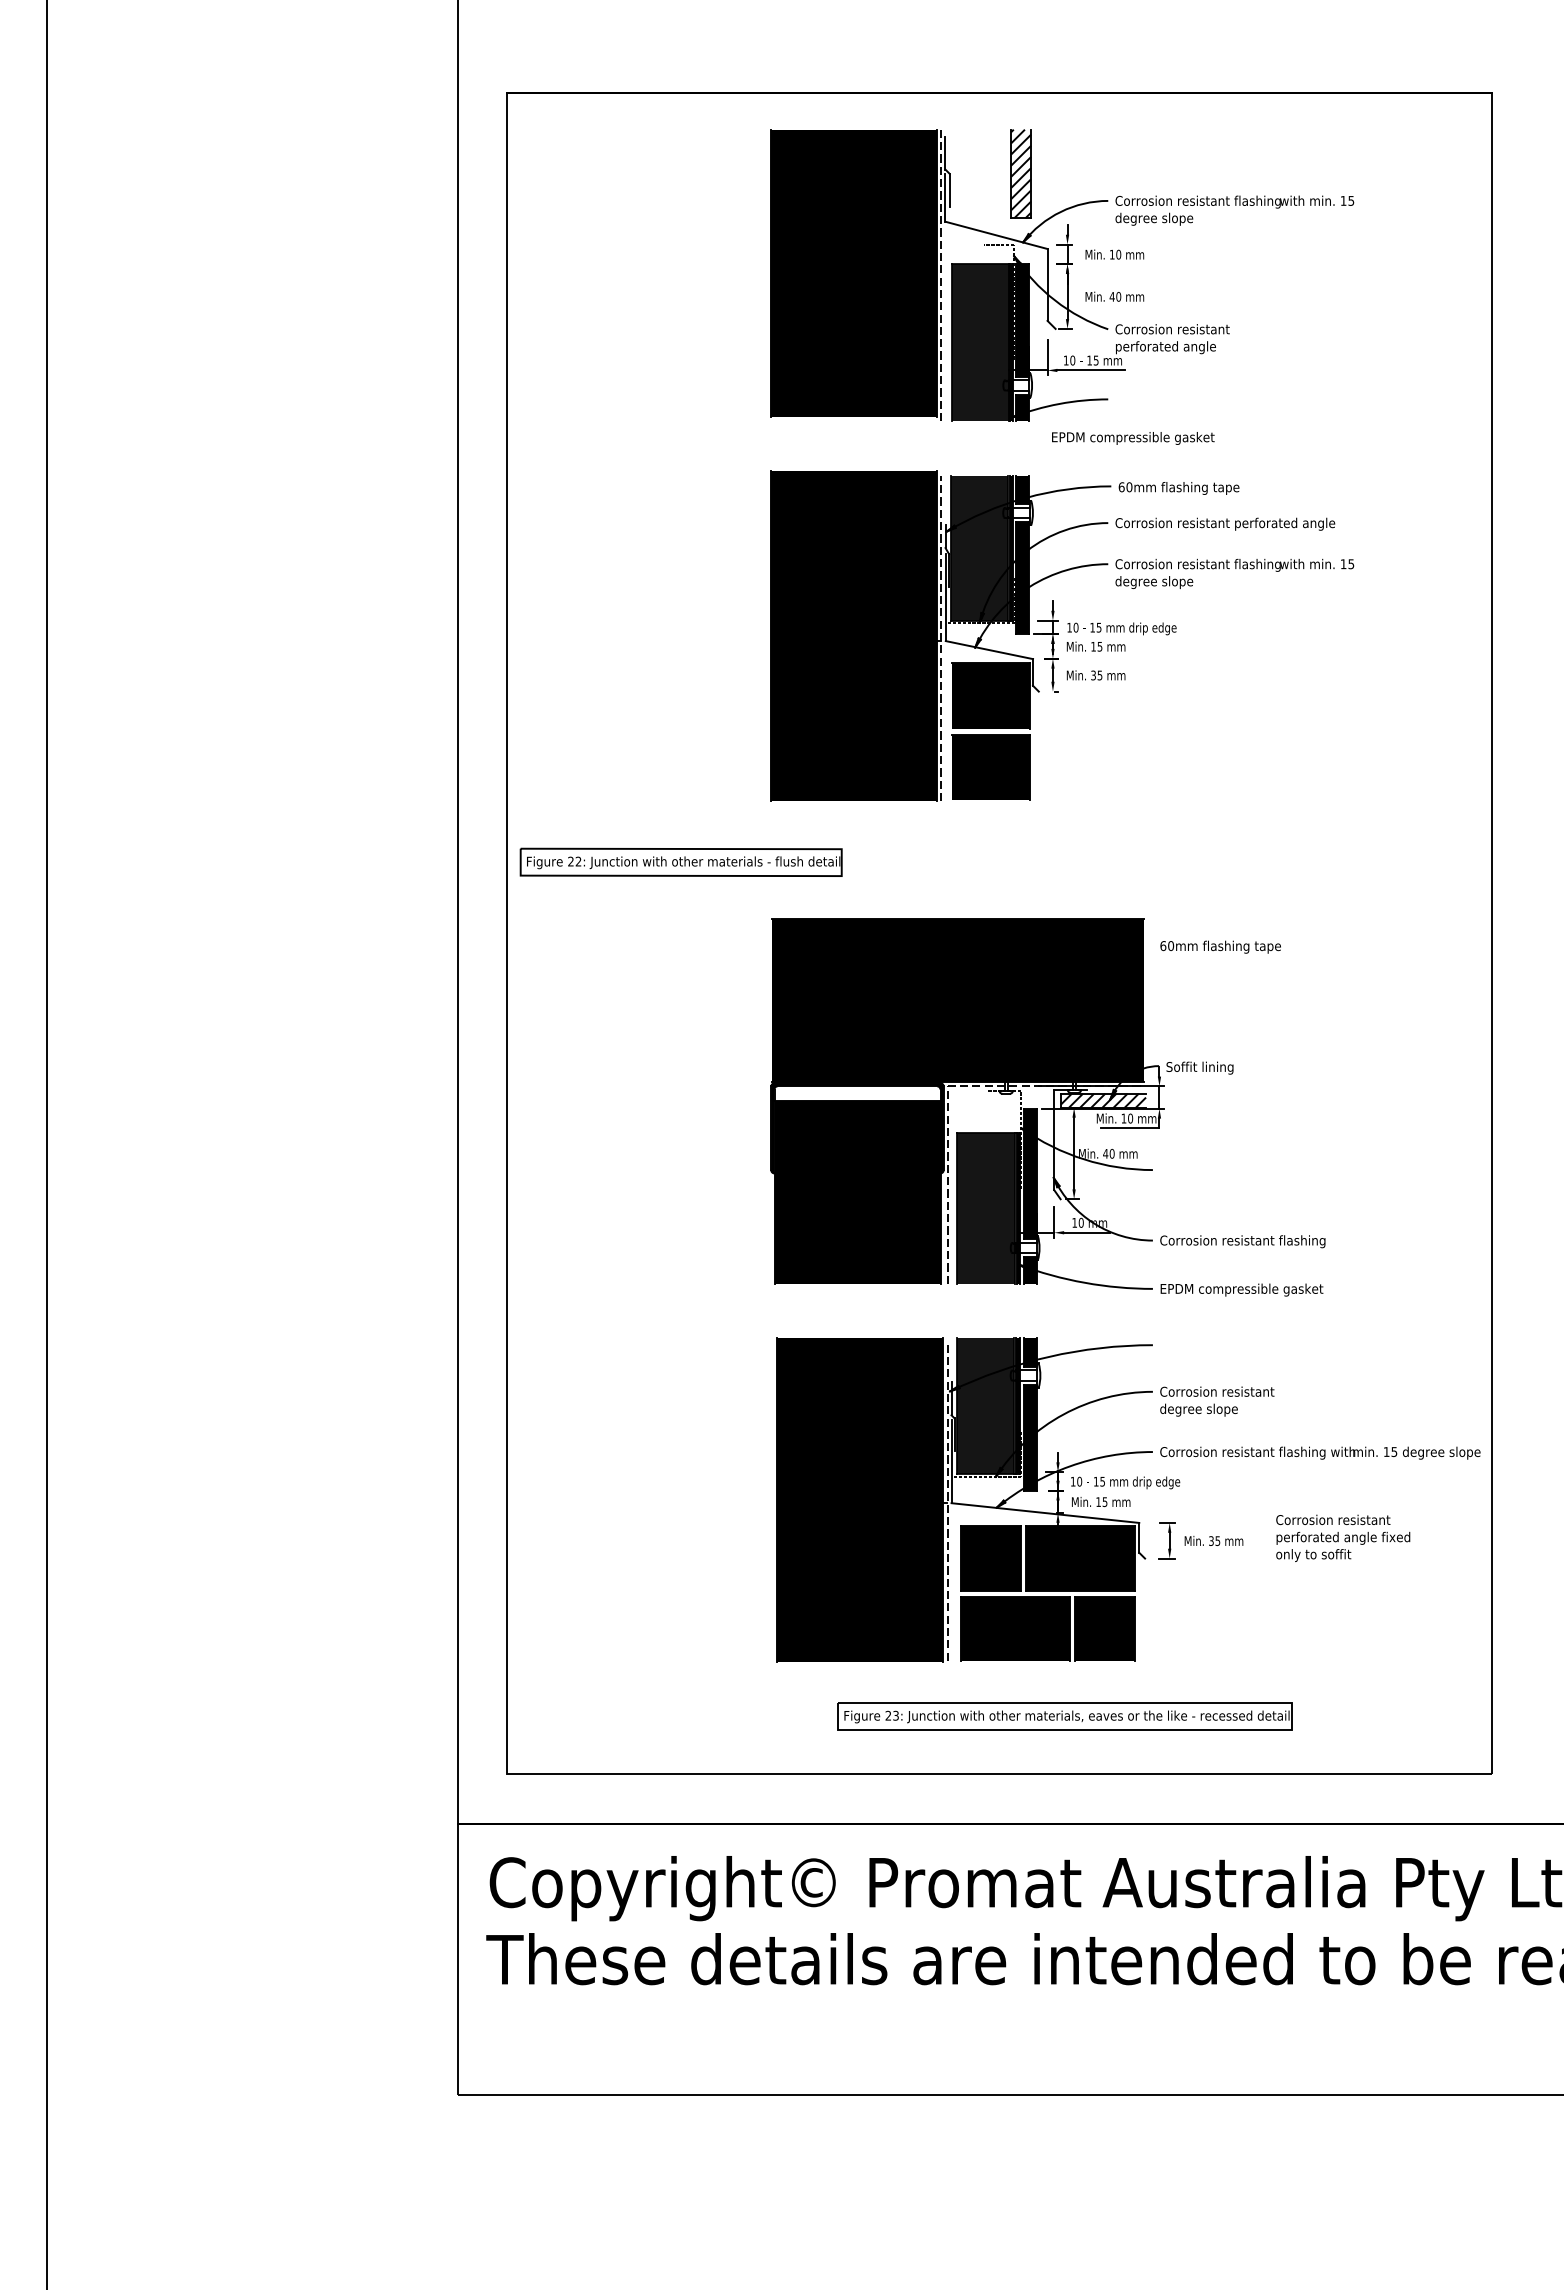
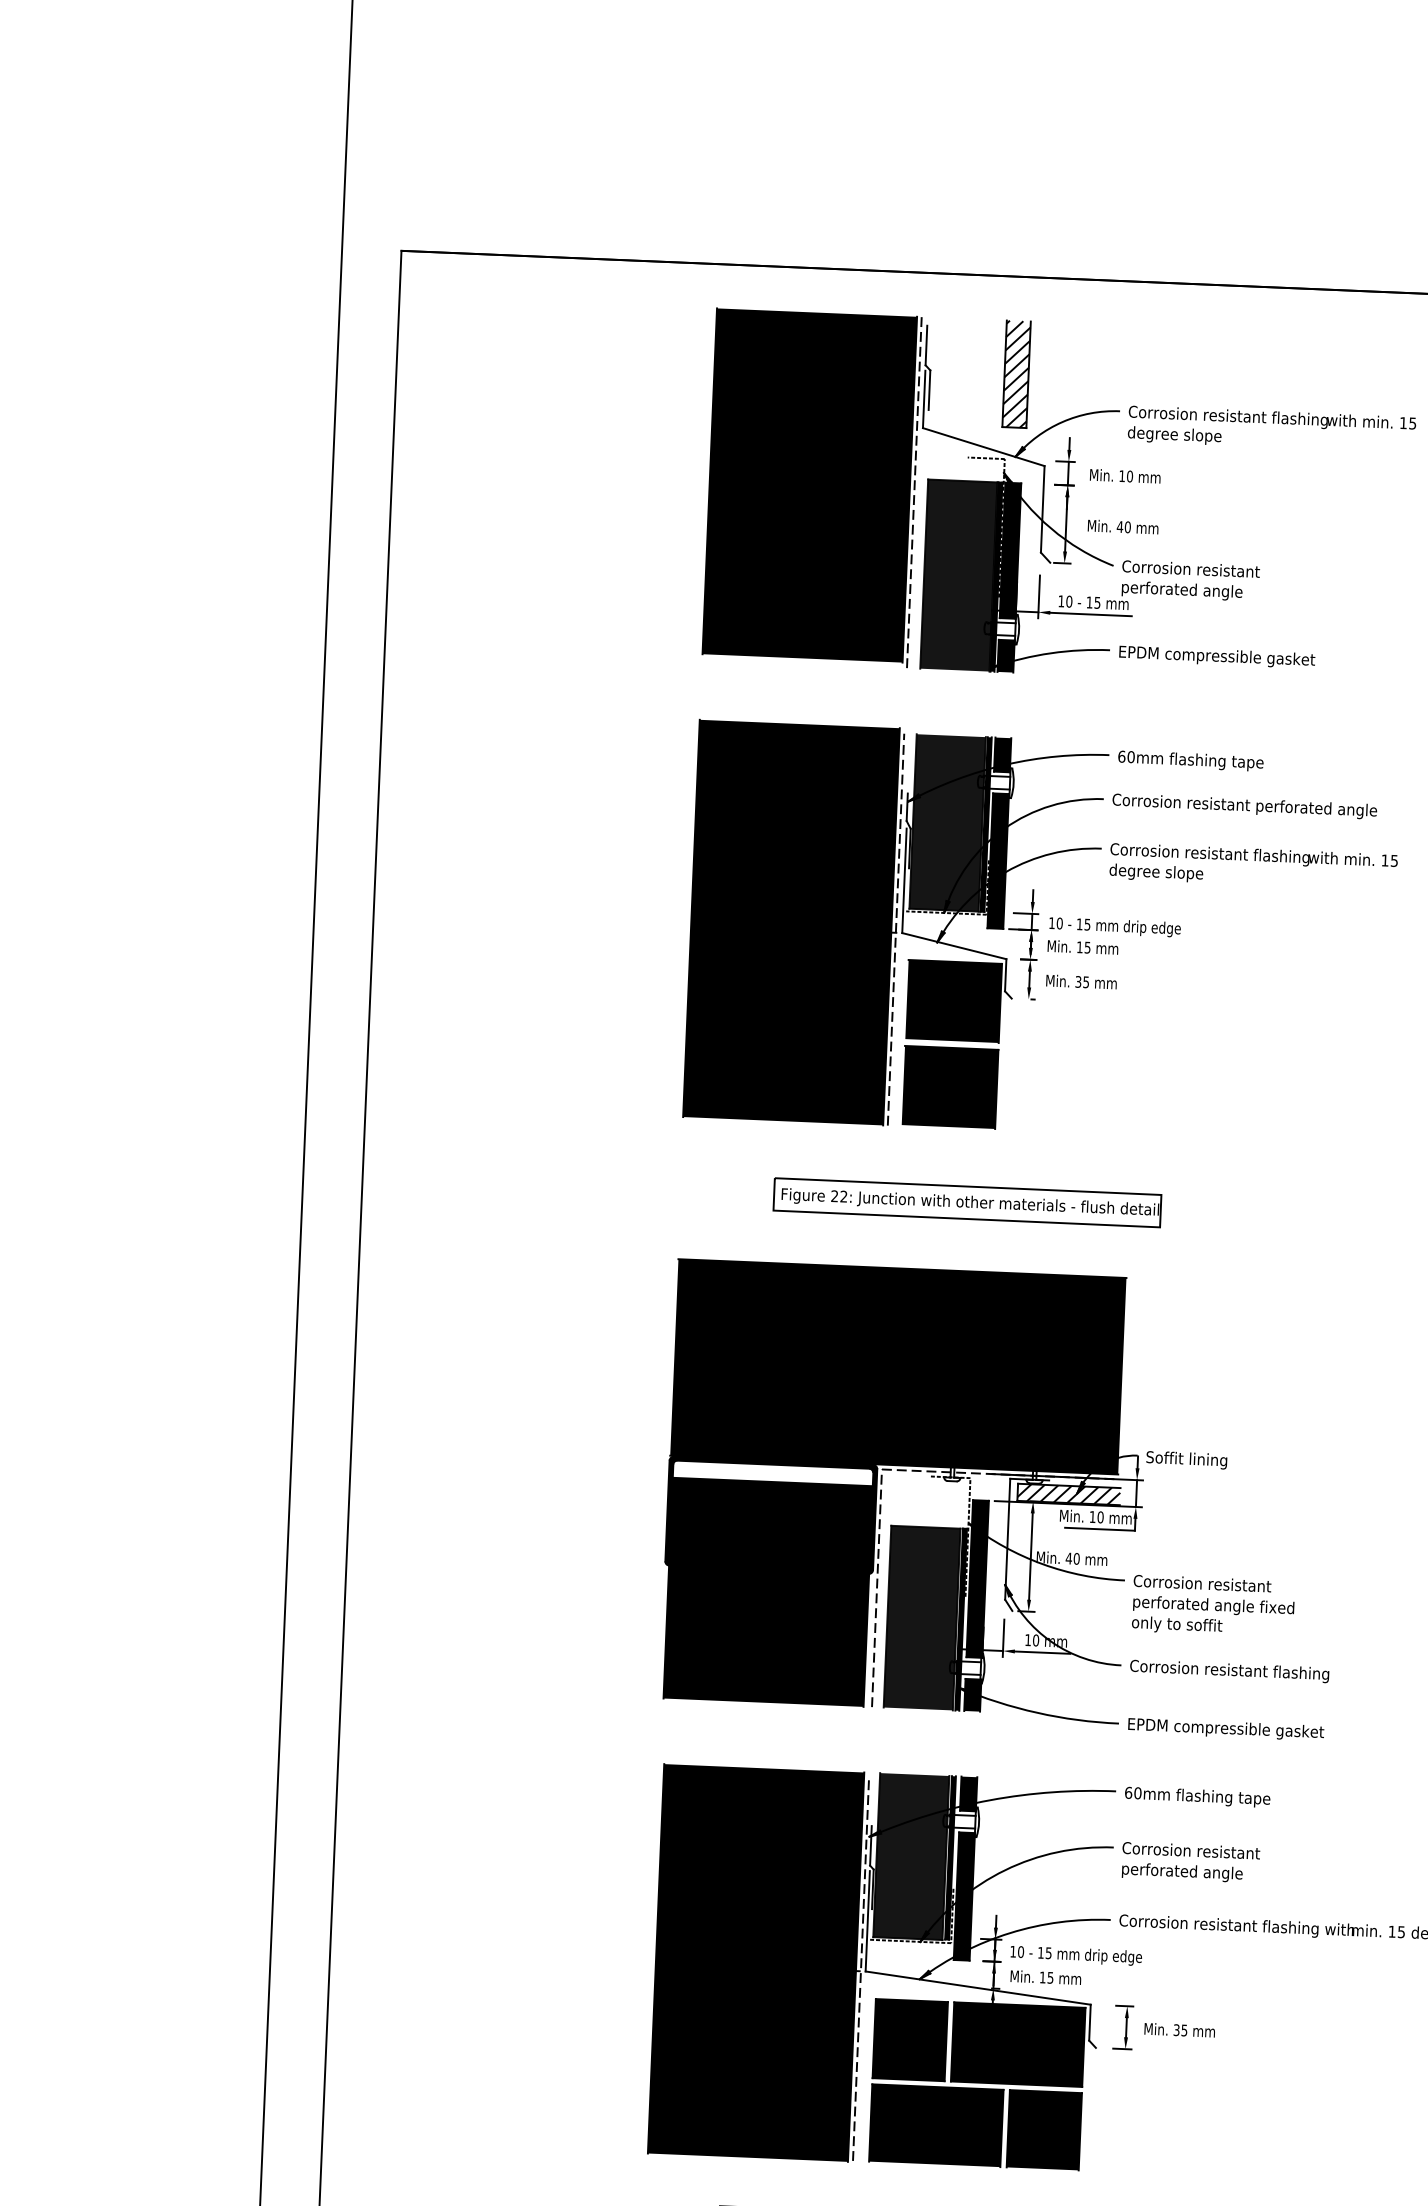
text: (1133, 438) -> (1217, 657), moved
part: (680, 861) -> (966, 1201), moved
text: (1220, 946) -> (1197, 1796), moved
text: (1210, 1409) -> (1182, 1871), degree slope -> perforated angle
text: (1343, 1537) -> (1213, 1605), moved

